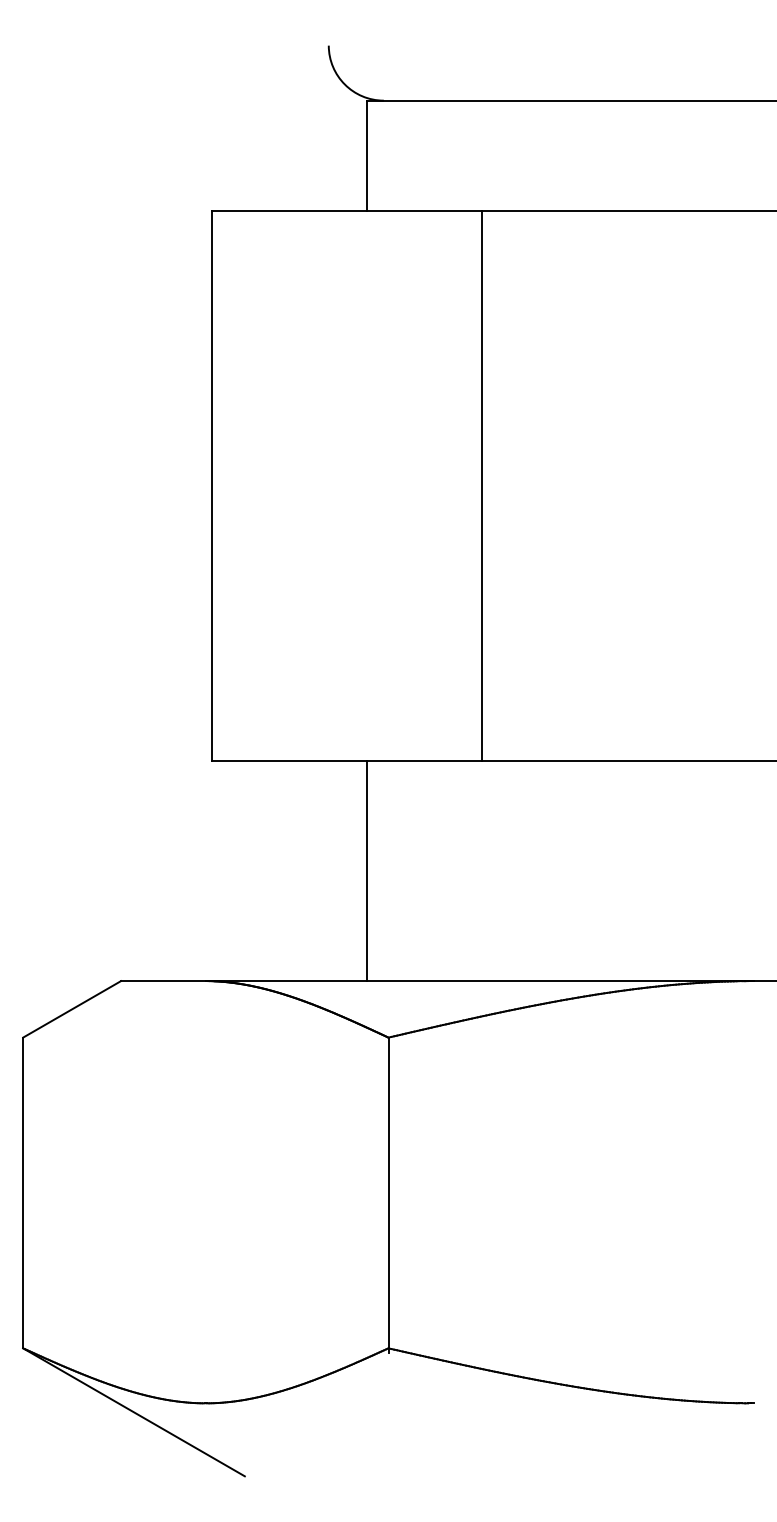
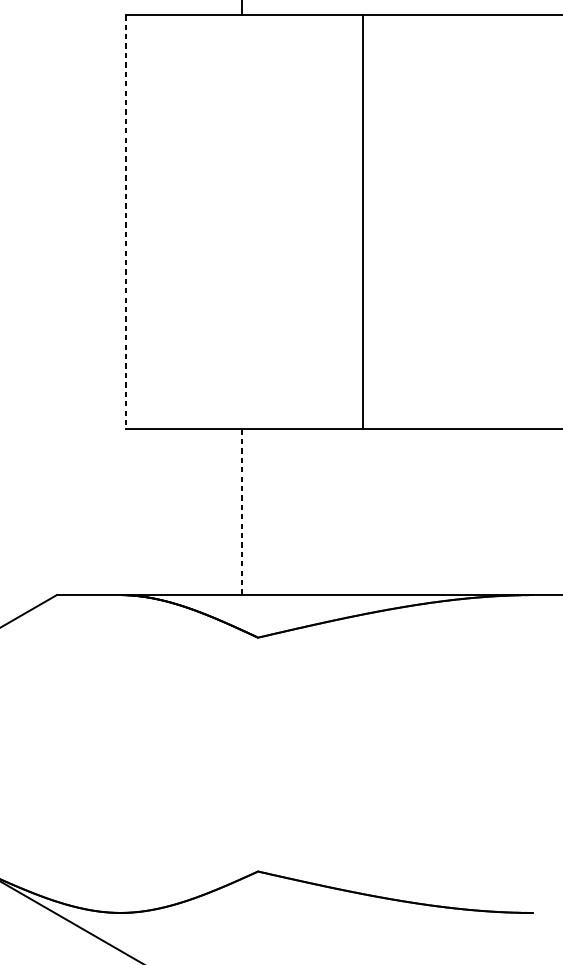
line: (482, 485) -> (362, 222), moved
line: (212, 486) -> (125, 222), solid -> dashed
line: (367, 871) -> (242, 512), solid -> dashed
line: (388, 1195) -> (258, 756), removed

